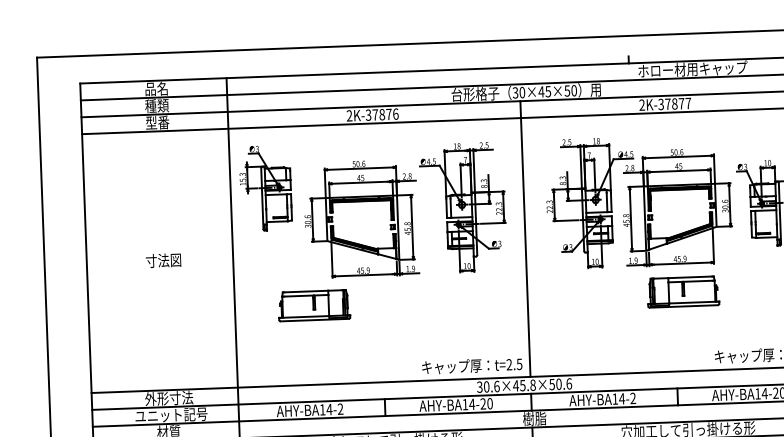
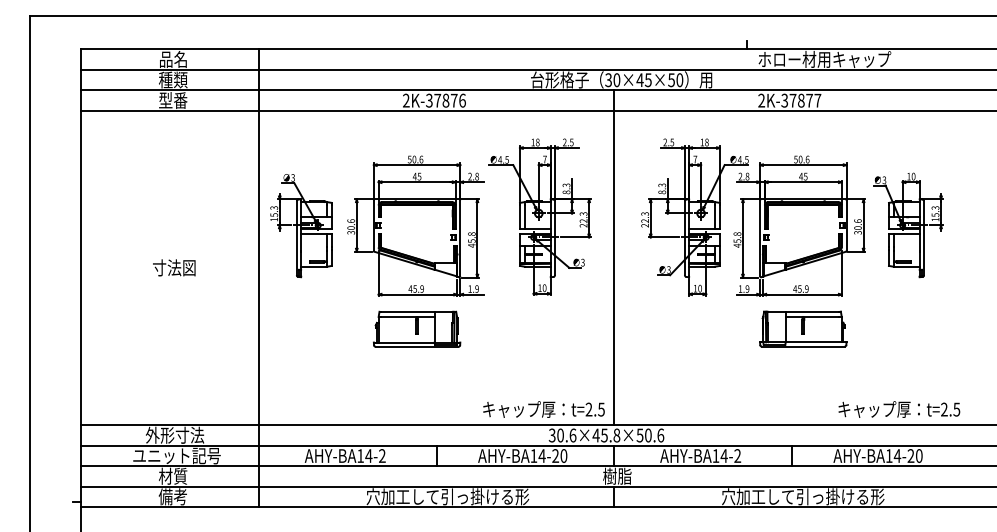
part: (265, 188) -> (301, 226), moved
part: (314, 305) -> (417, 328), moved

